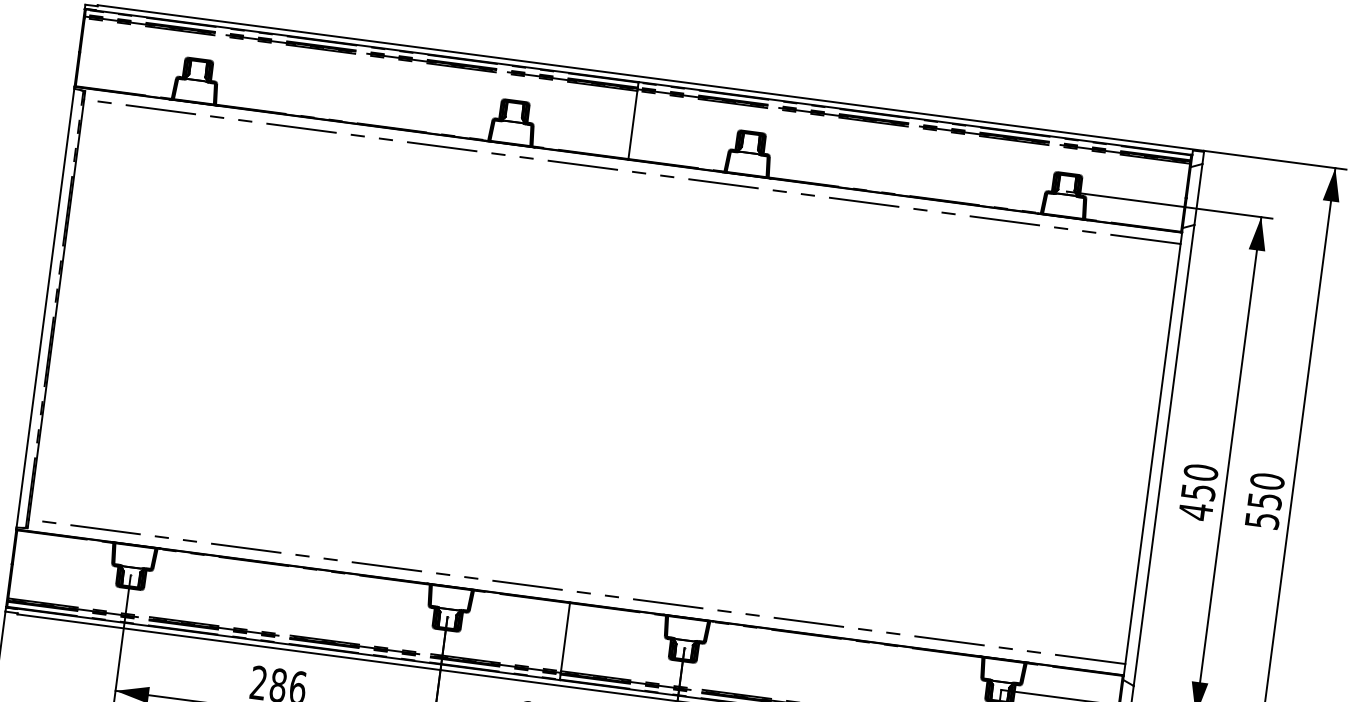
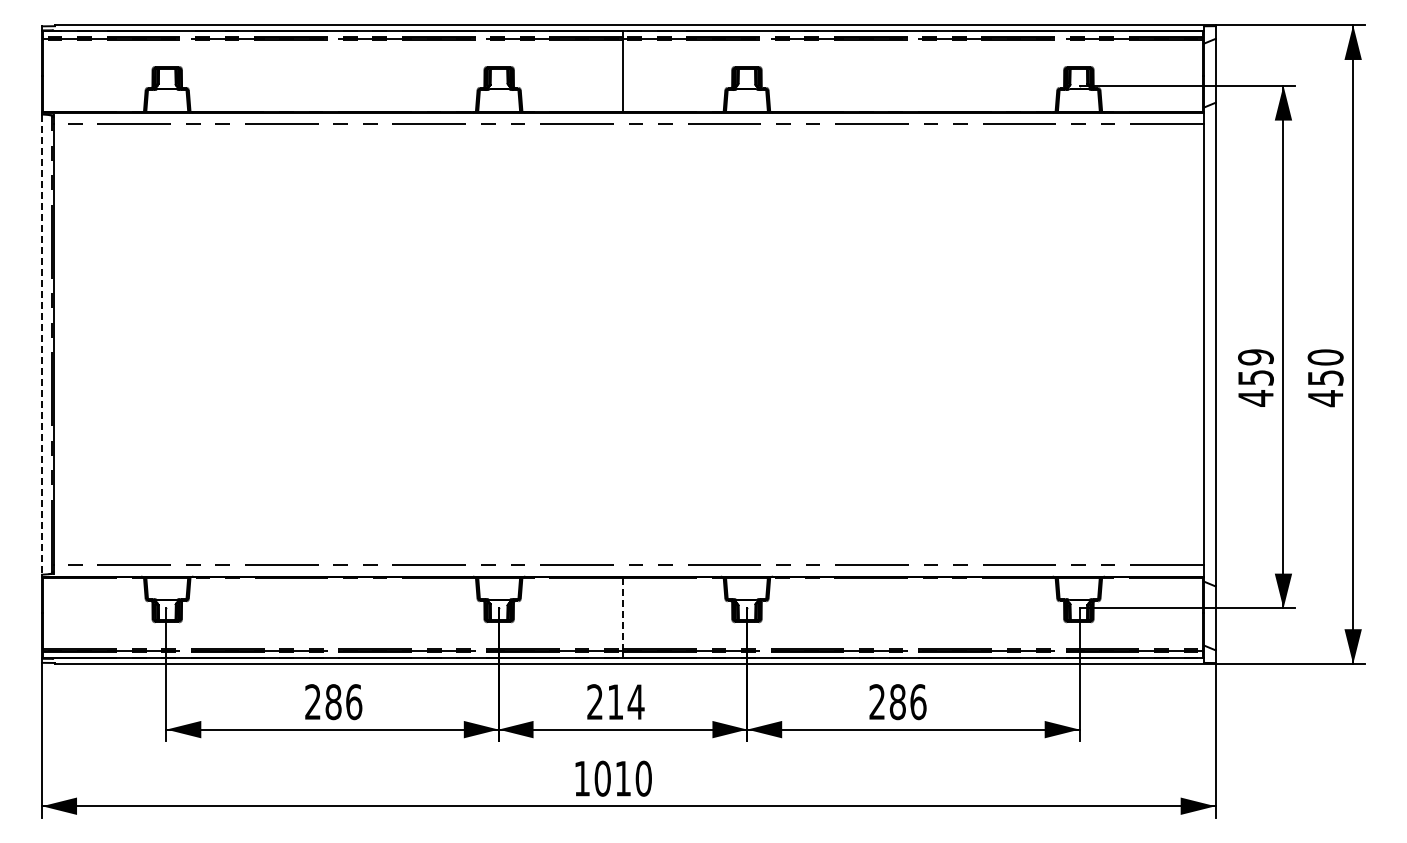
line: (45, 309) -> (42, 345), solid -> dashed
text: (1200, 472) -> (1255, 357), 450 -> 459
text: (1262, 520) -> (1325, 398), 550 -> 450
line: (565, 637) -> (623, 613), solid -> dashed

